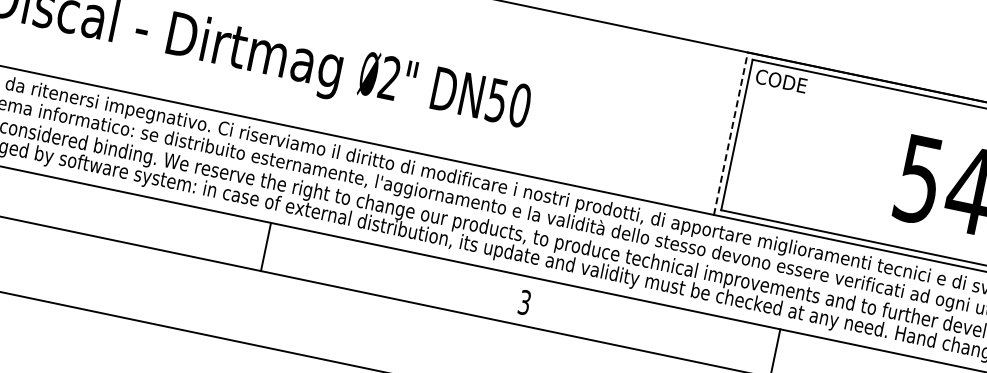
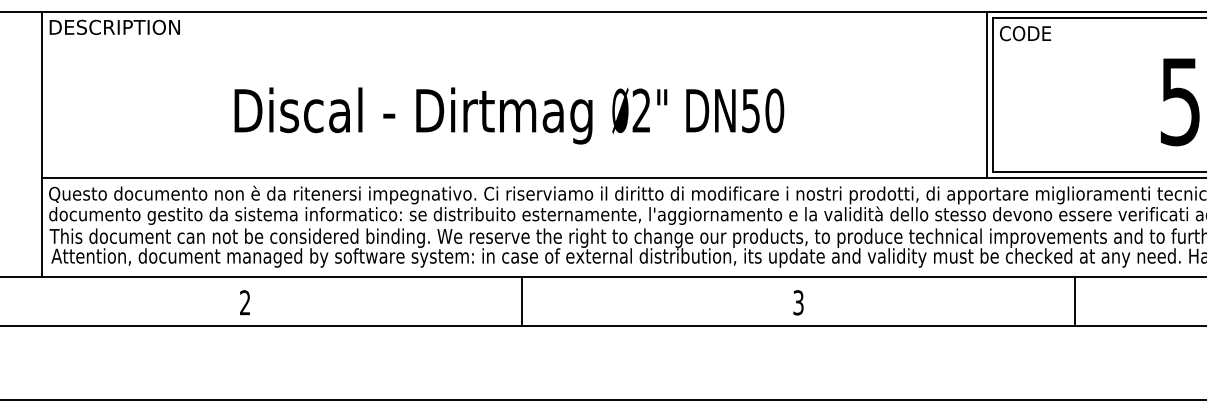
line: (730, 133) -> (986, 95), dashed -> solid
line: (265, 246) -> (521, 300), moved
text: (524, 302) -> (798, 302), moved

